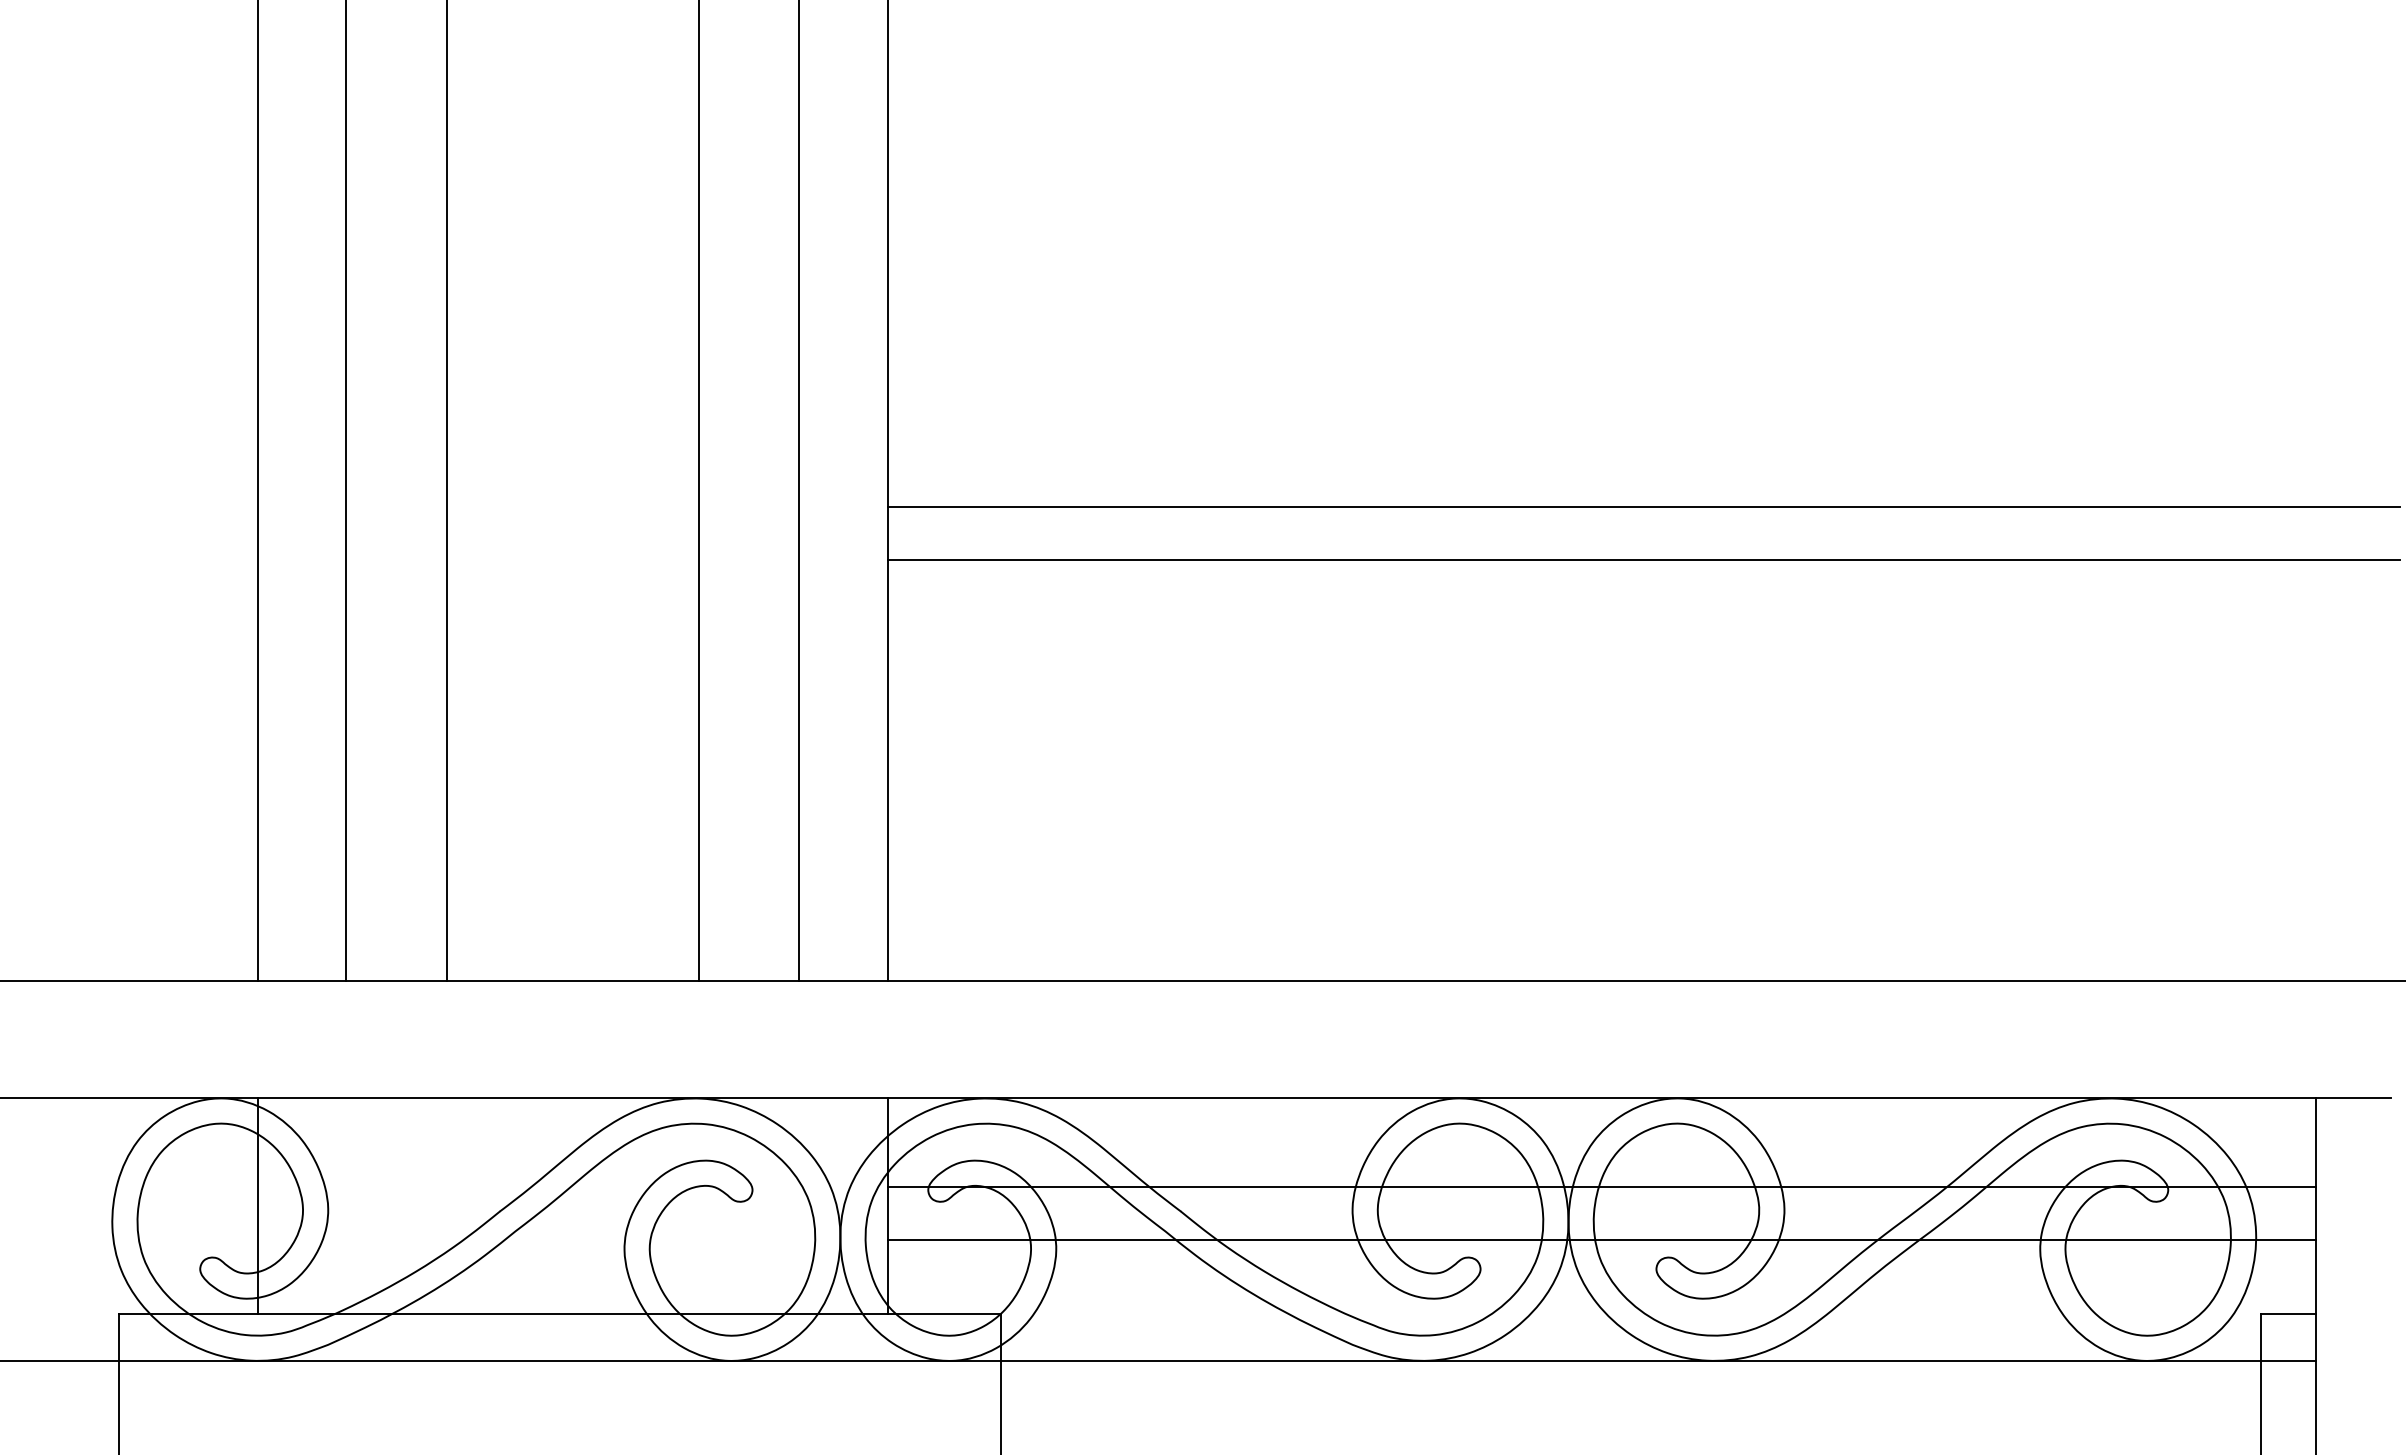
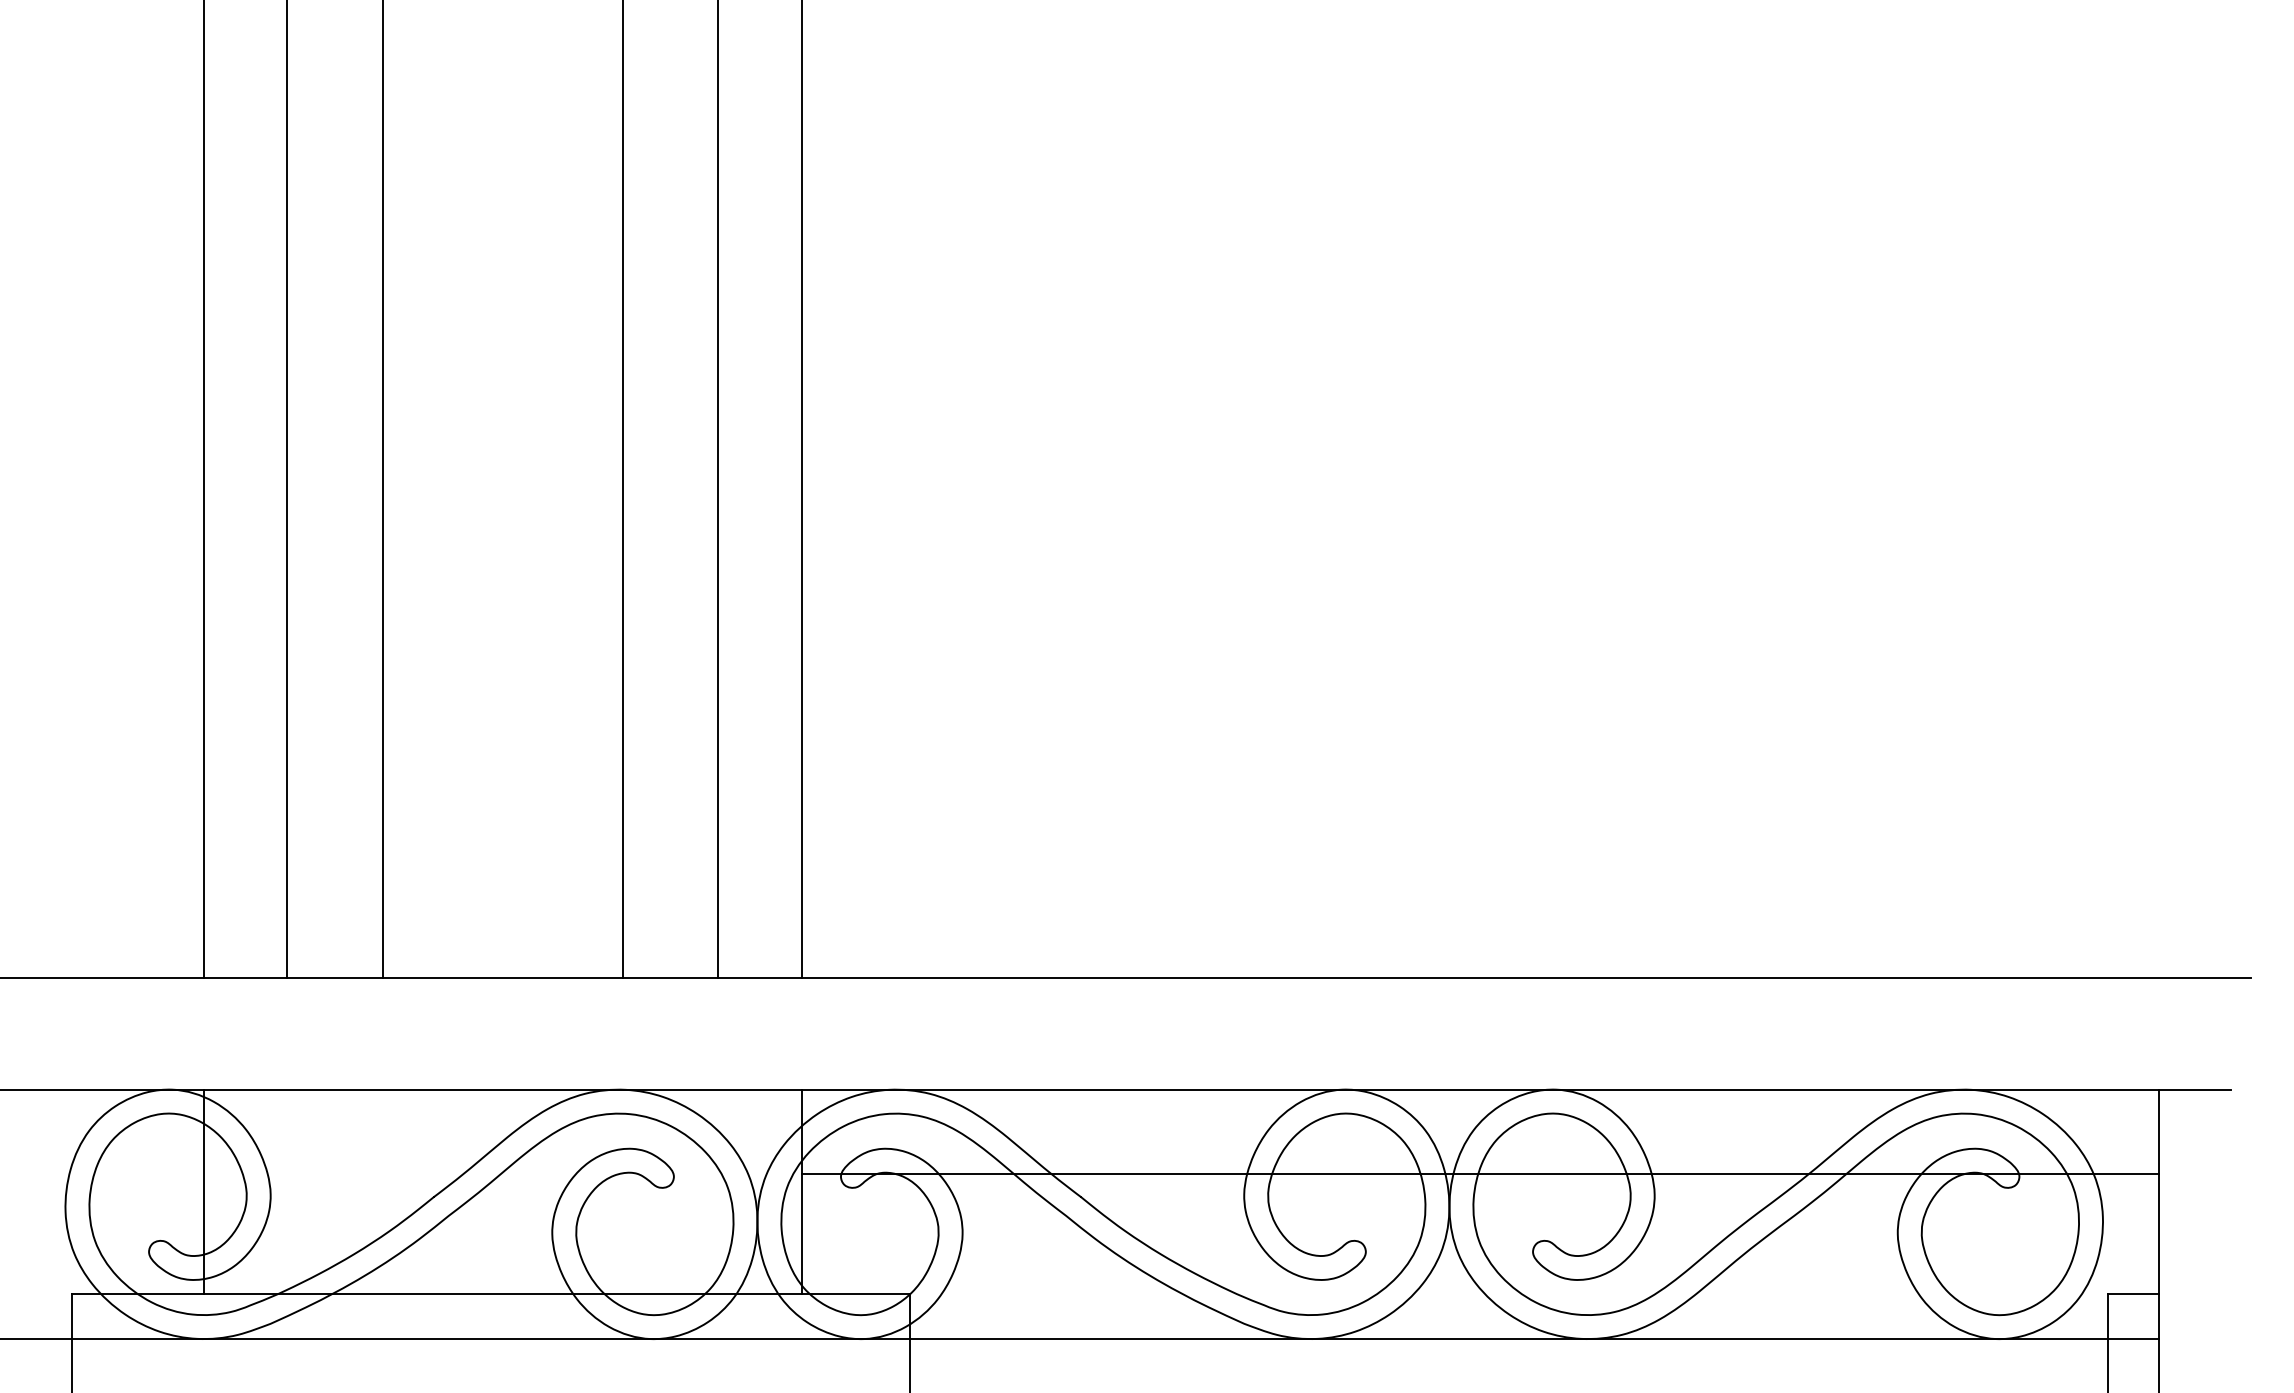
line: (1643, 506) -> (1520, 527), removed
line: (1643, 559) -> (1520, 577), removed
line: (1601, 1240) -> (1480, 1224), removed

